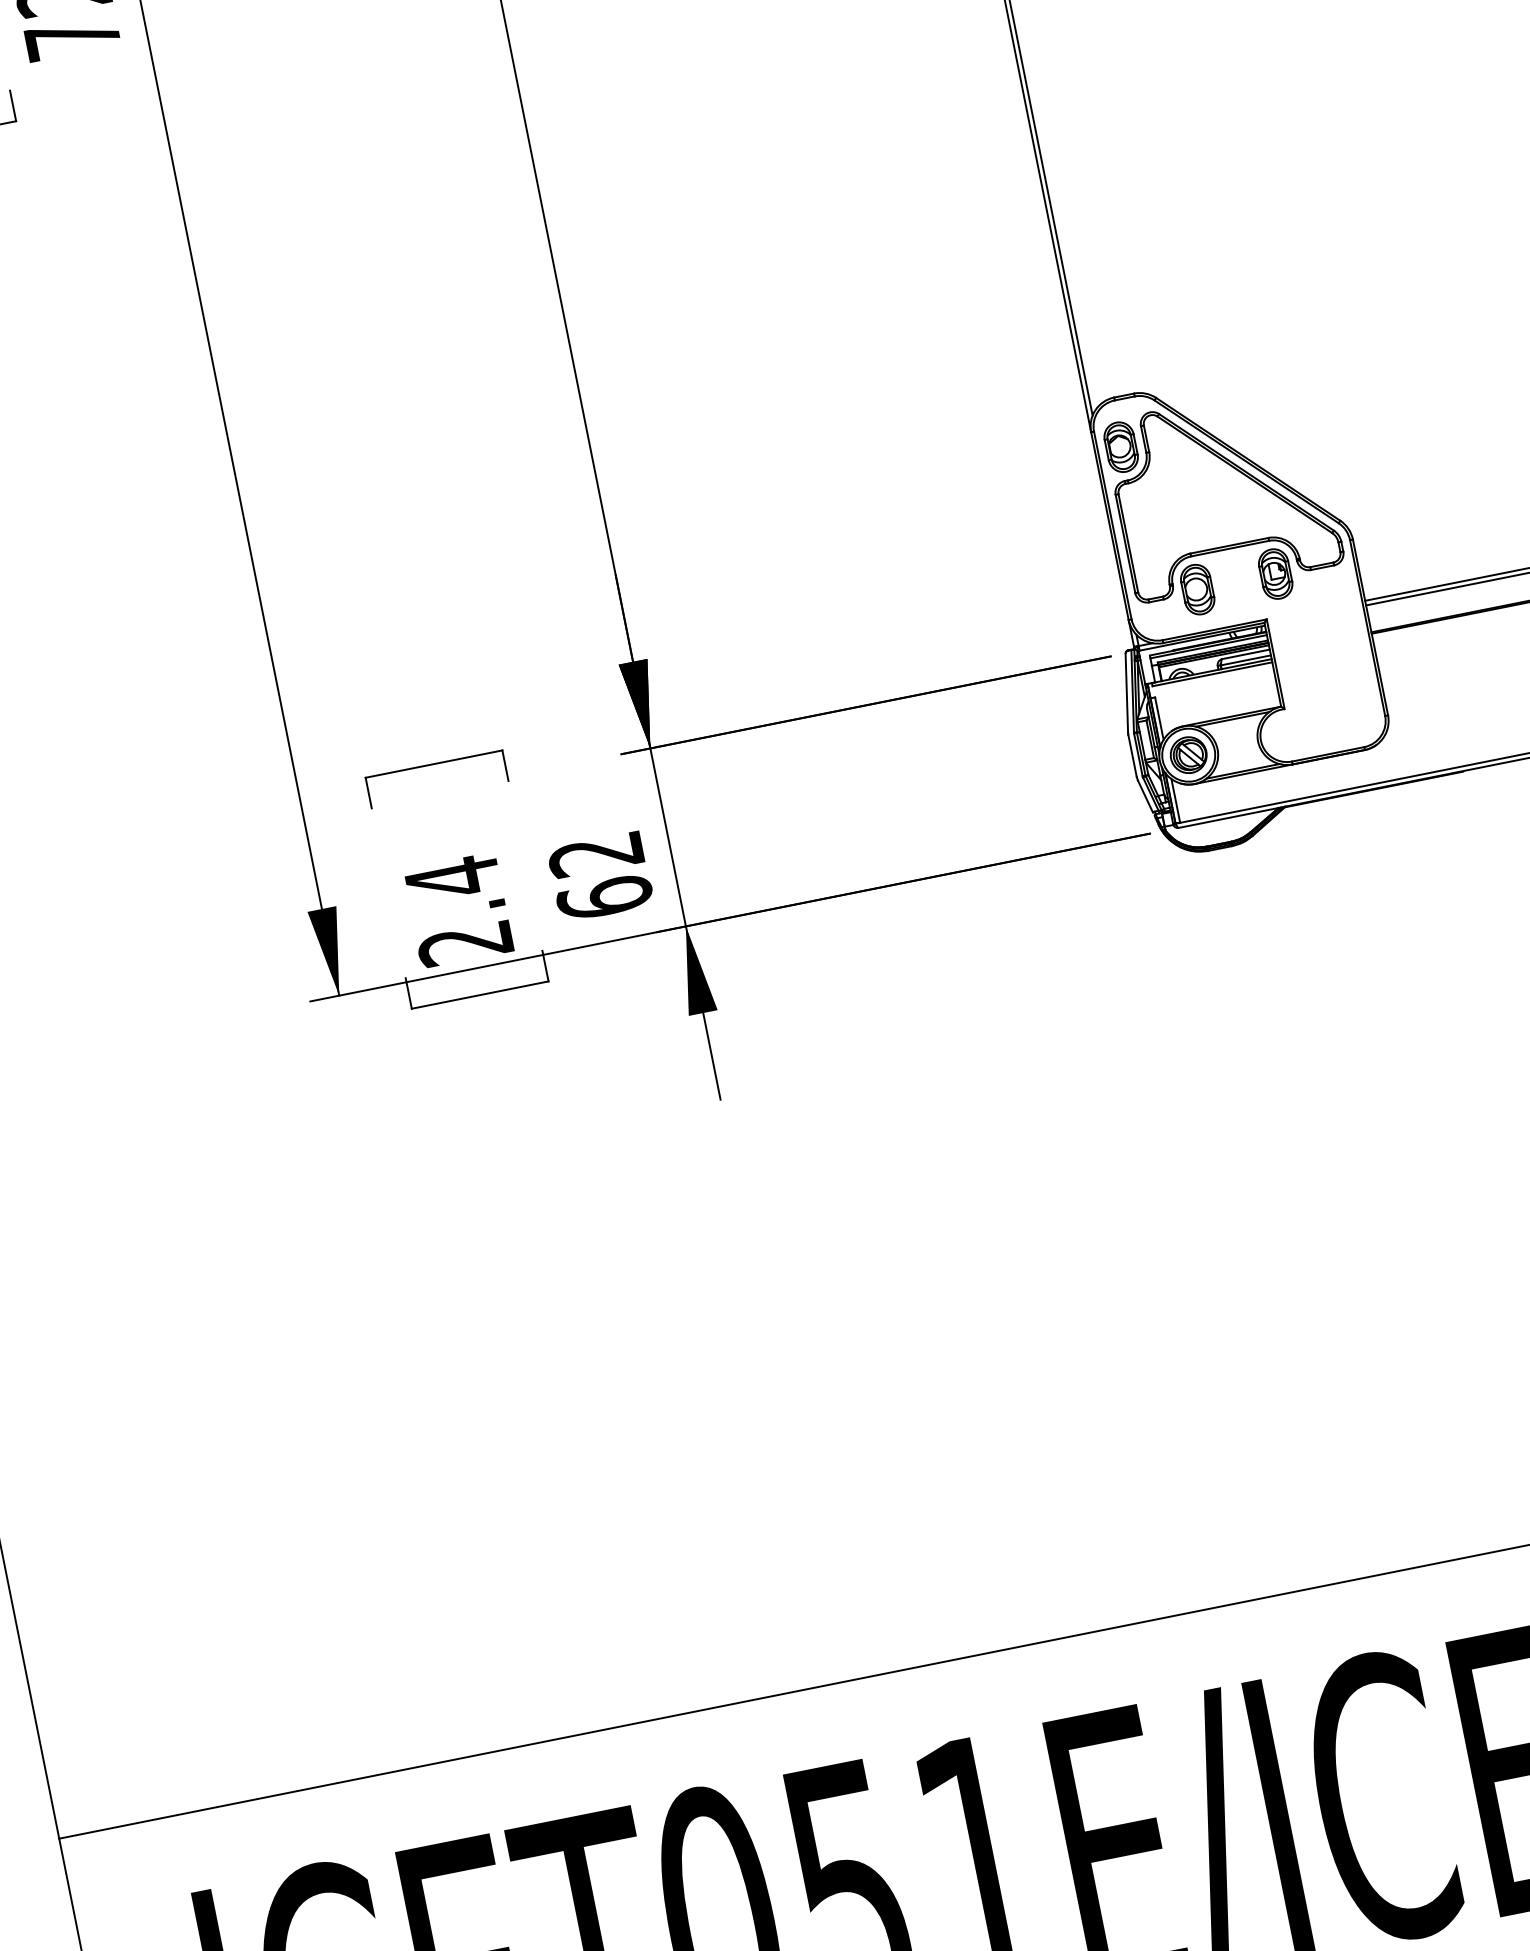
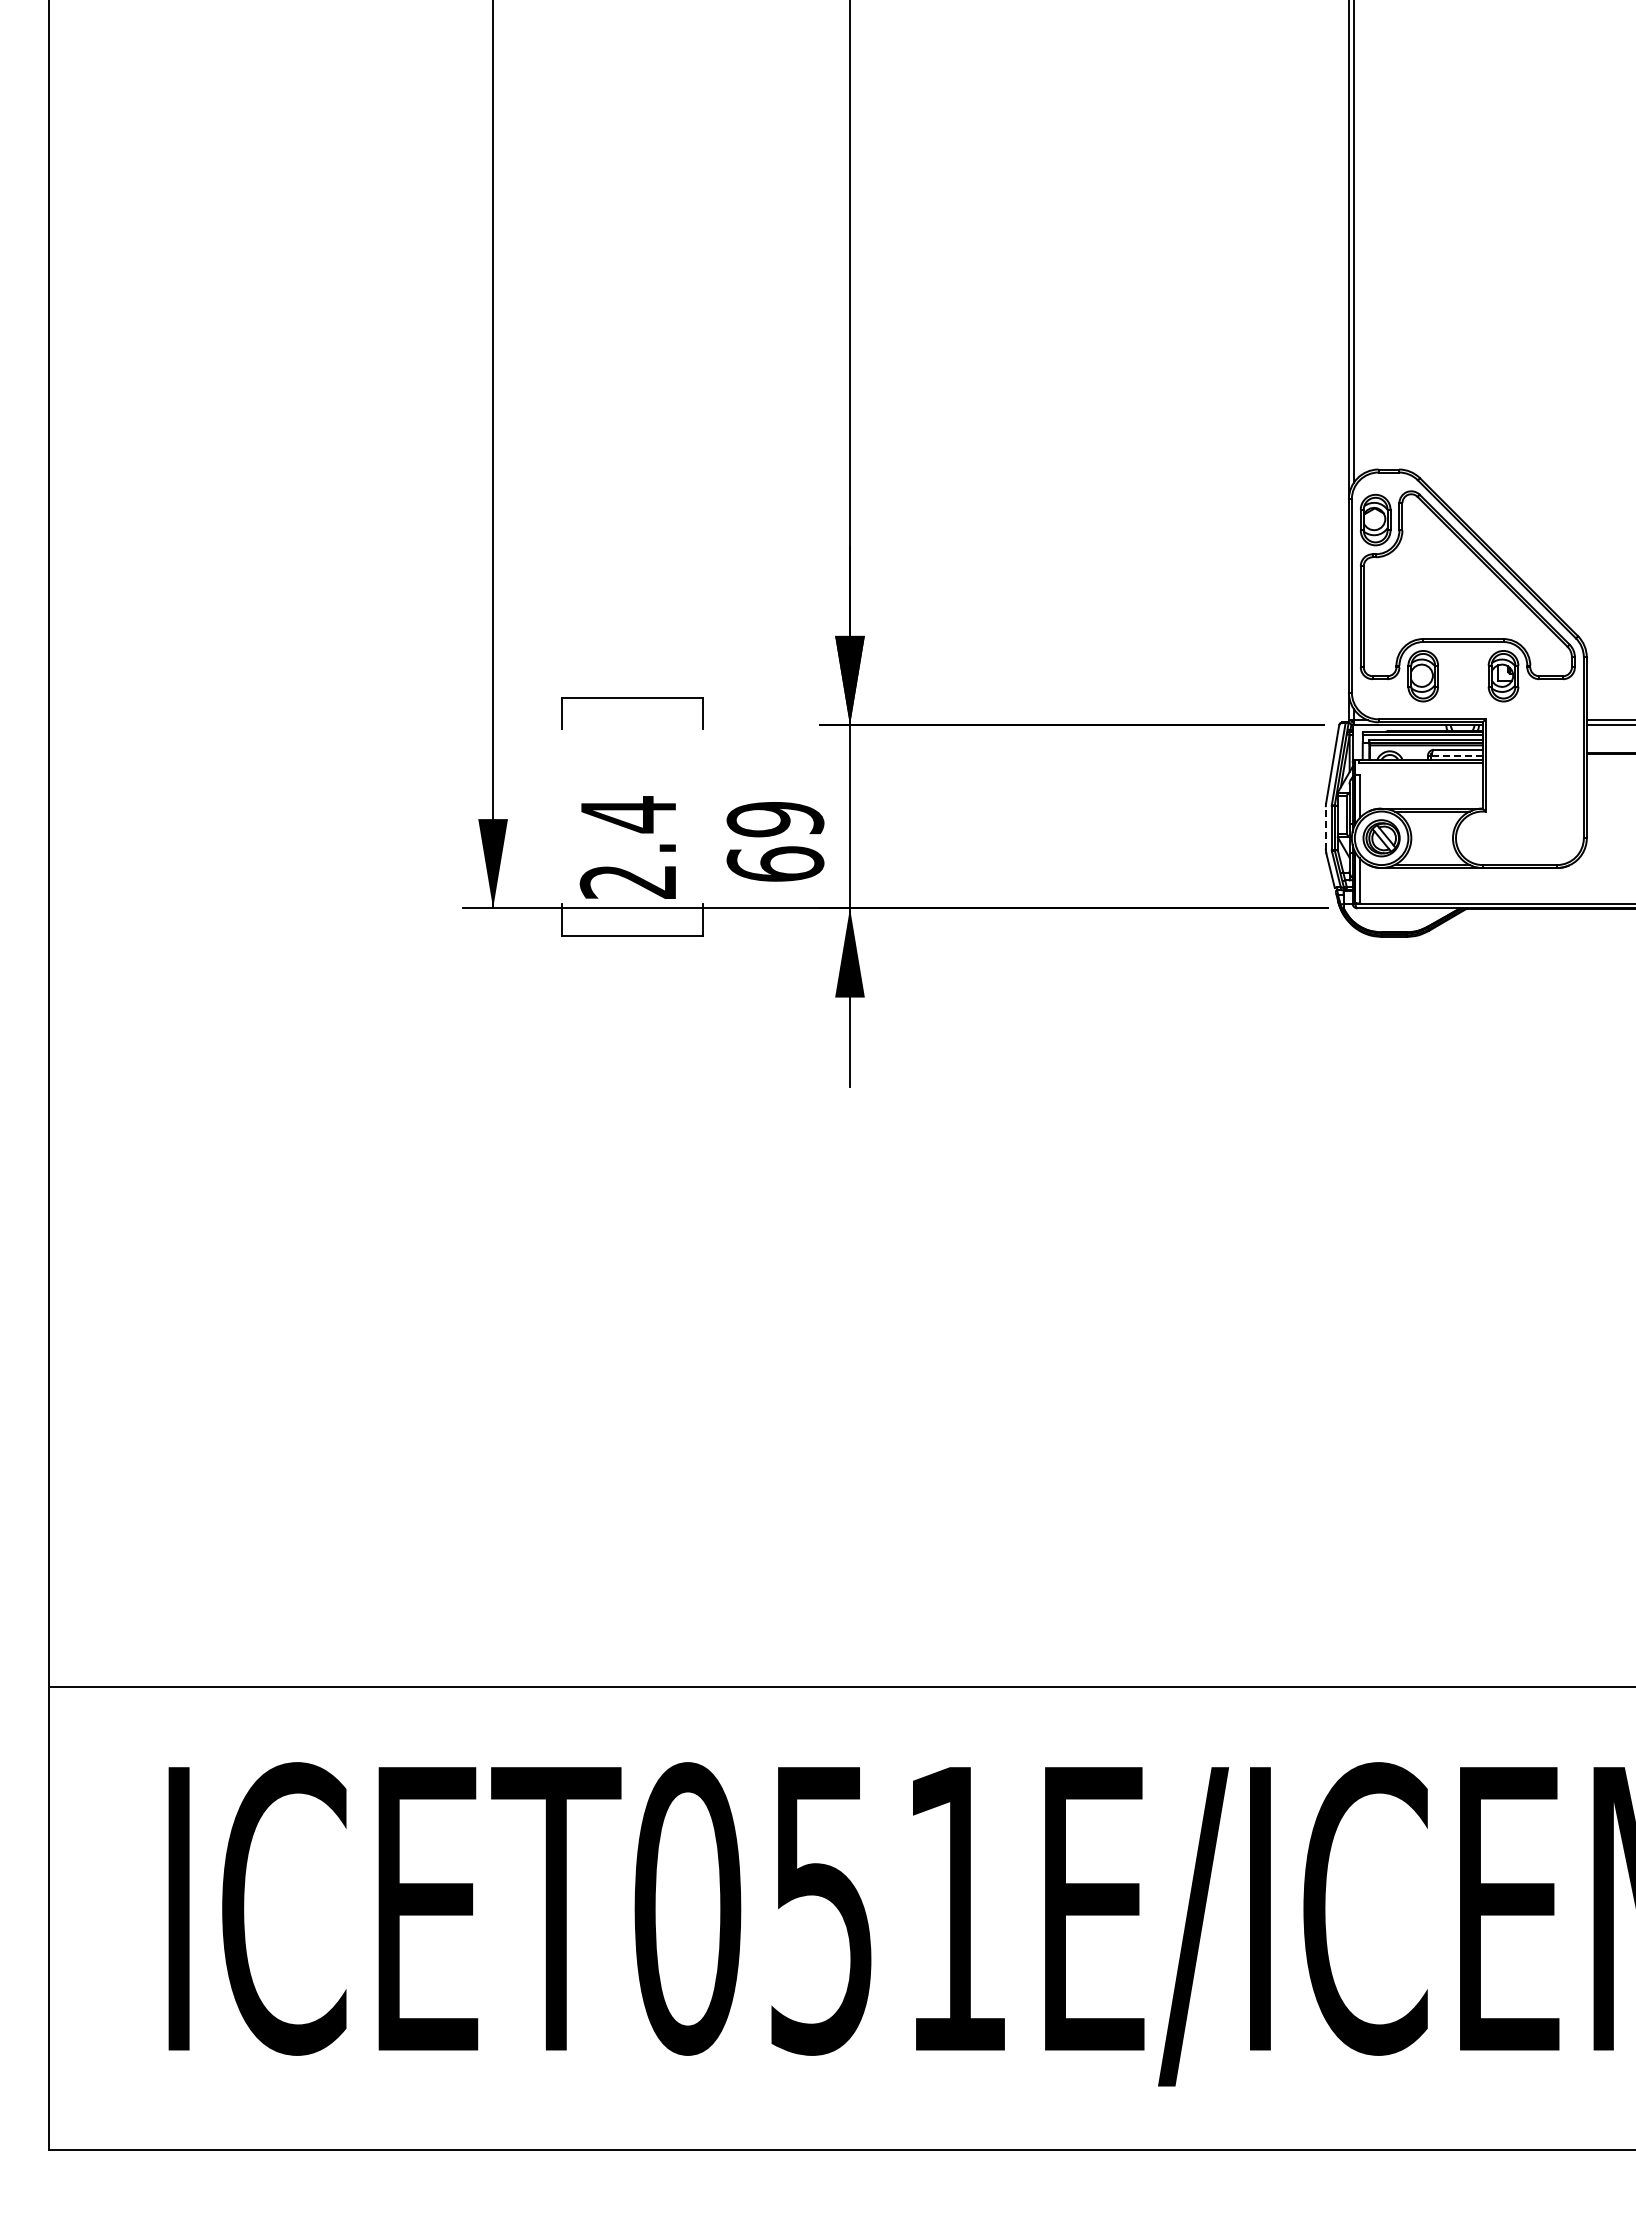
line: (1245, 660) -> (1456, 755), solid -> dashed
line: (1132, 755) -> (1325, 827), solid -> dashed
text: (596, 854) -> (775, 819), 62 -> 69

